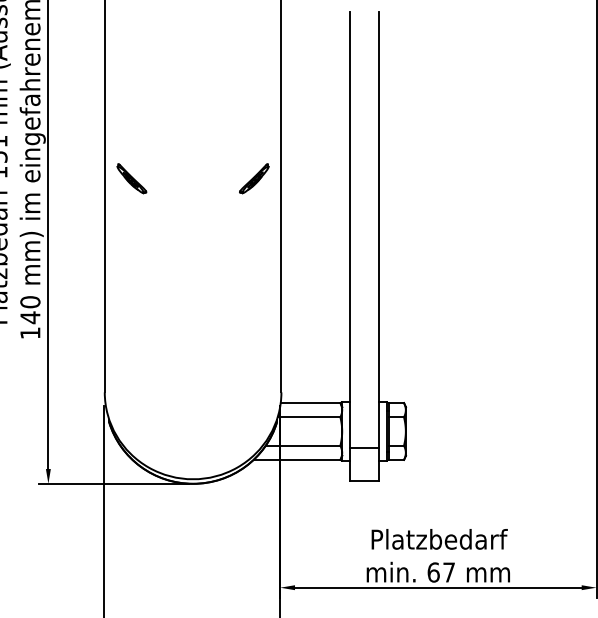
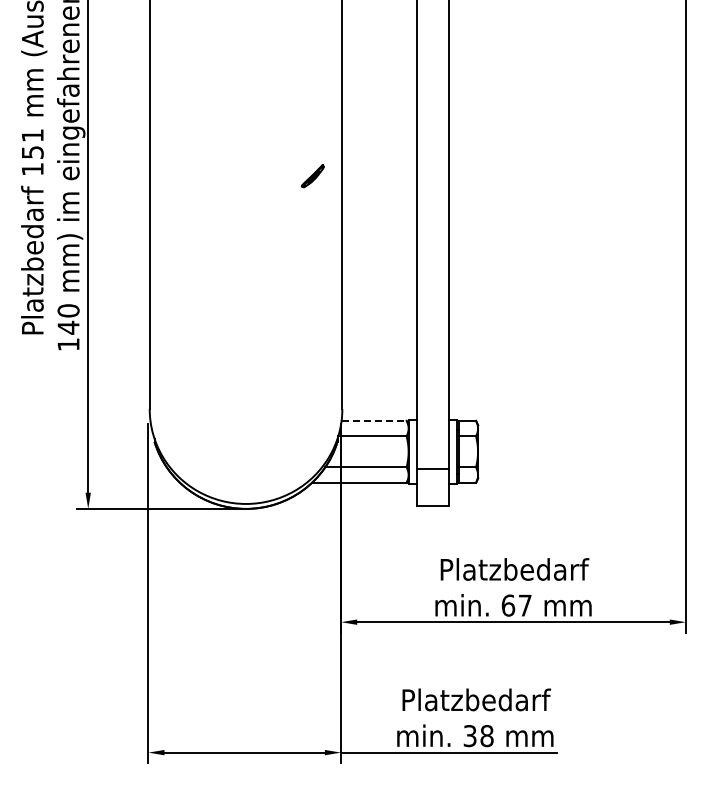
part: (131, 178) -> (178, 175), removed
part: (254, 178) -> (312, 175), size x0.7
line: (310, 402) -> (374, 420), solid -> dashed

